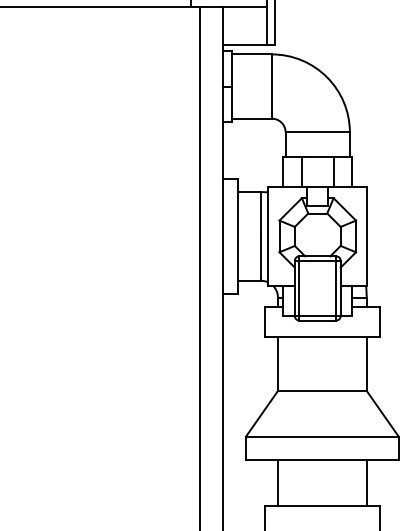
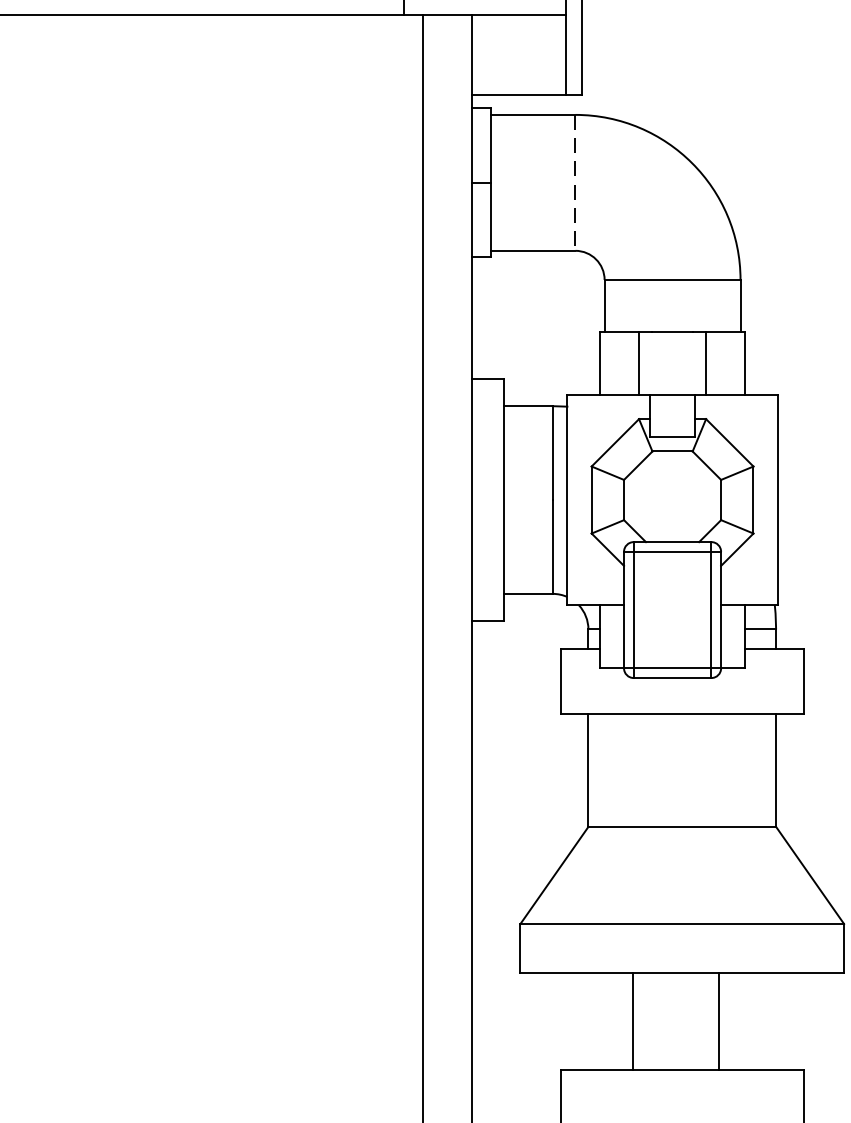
line: (271, 87) -> (574, 184), solid -> dashed
line: (278, 482) -> (633, 1020), moved
line: (366, 482) -> (718, 1020), moved

